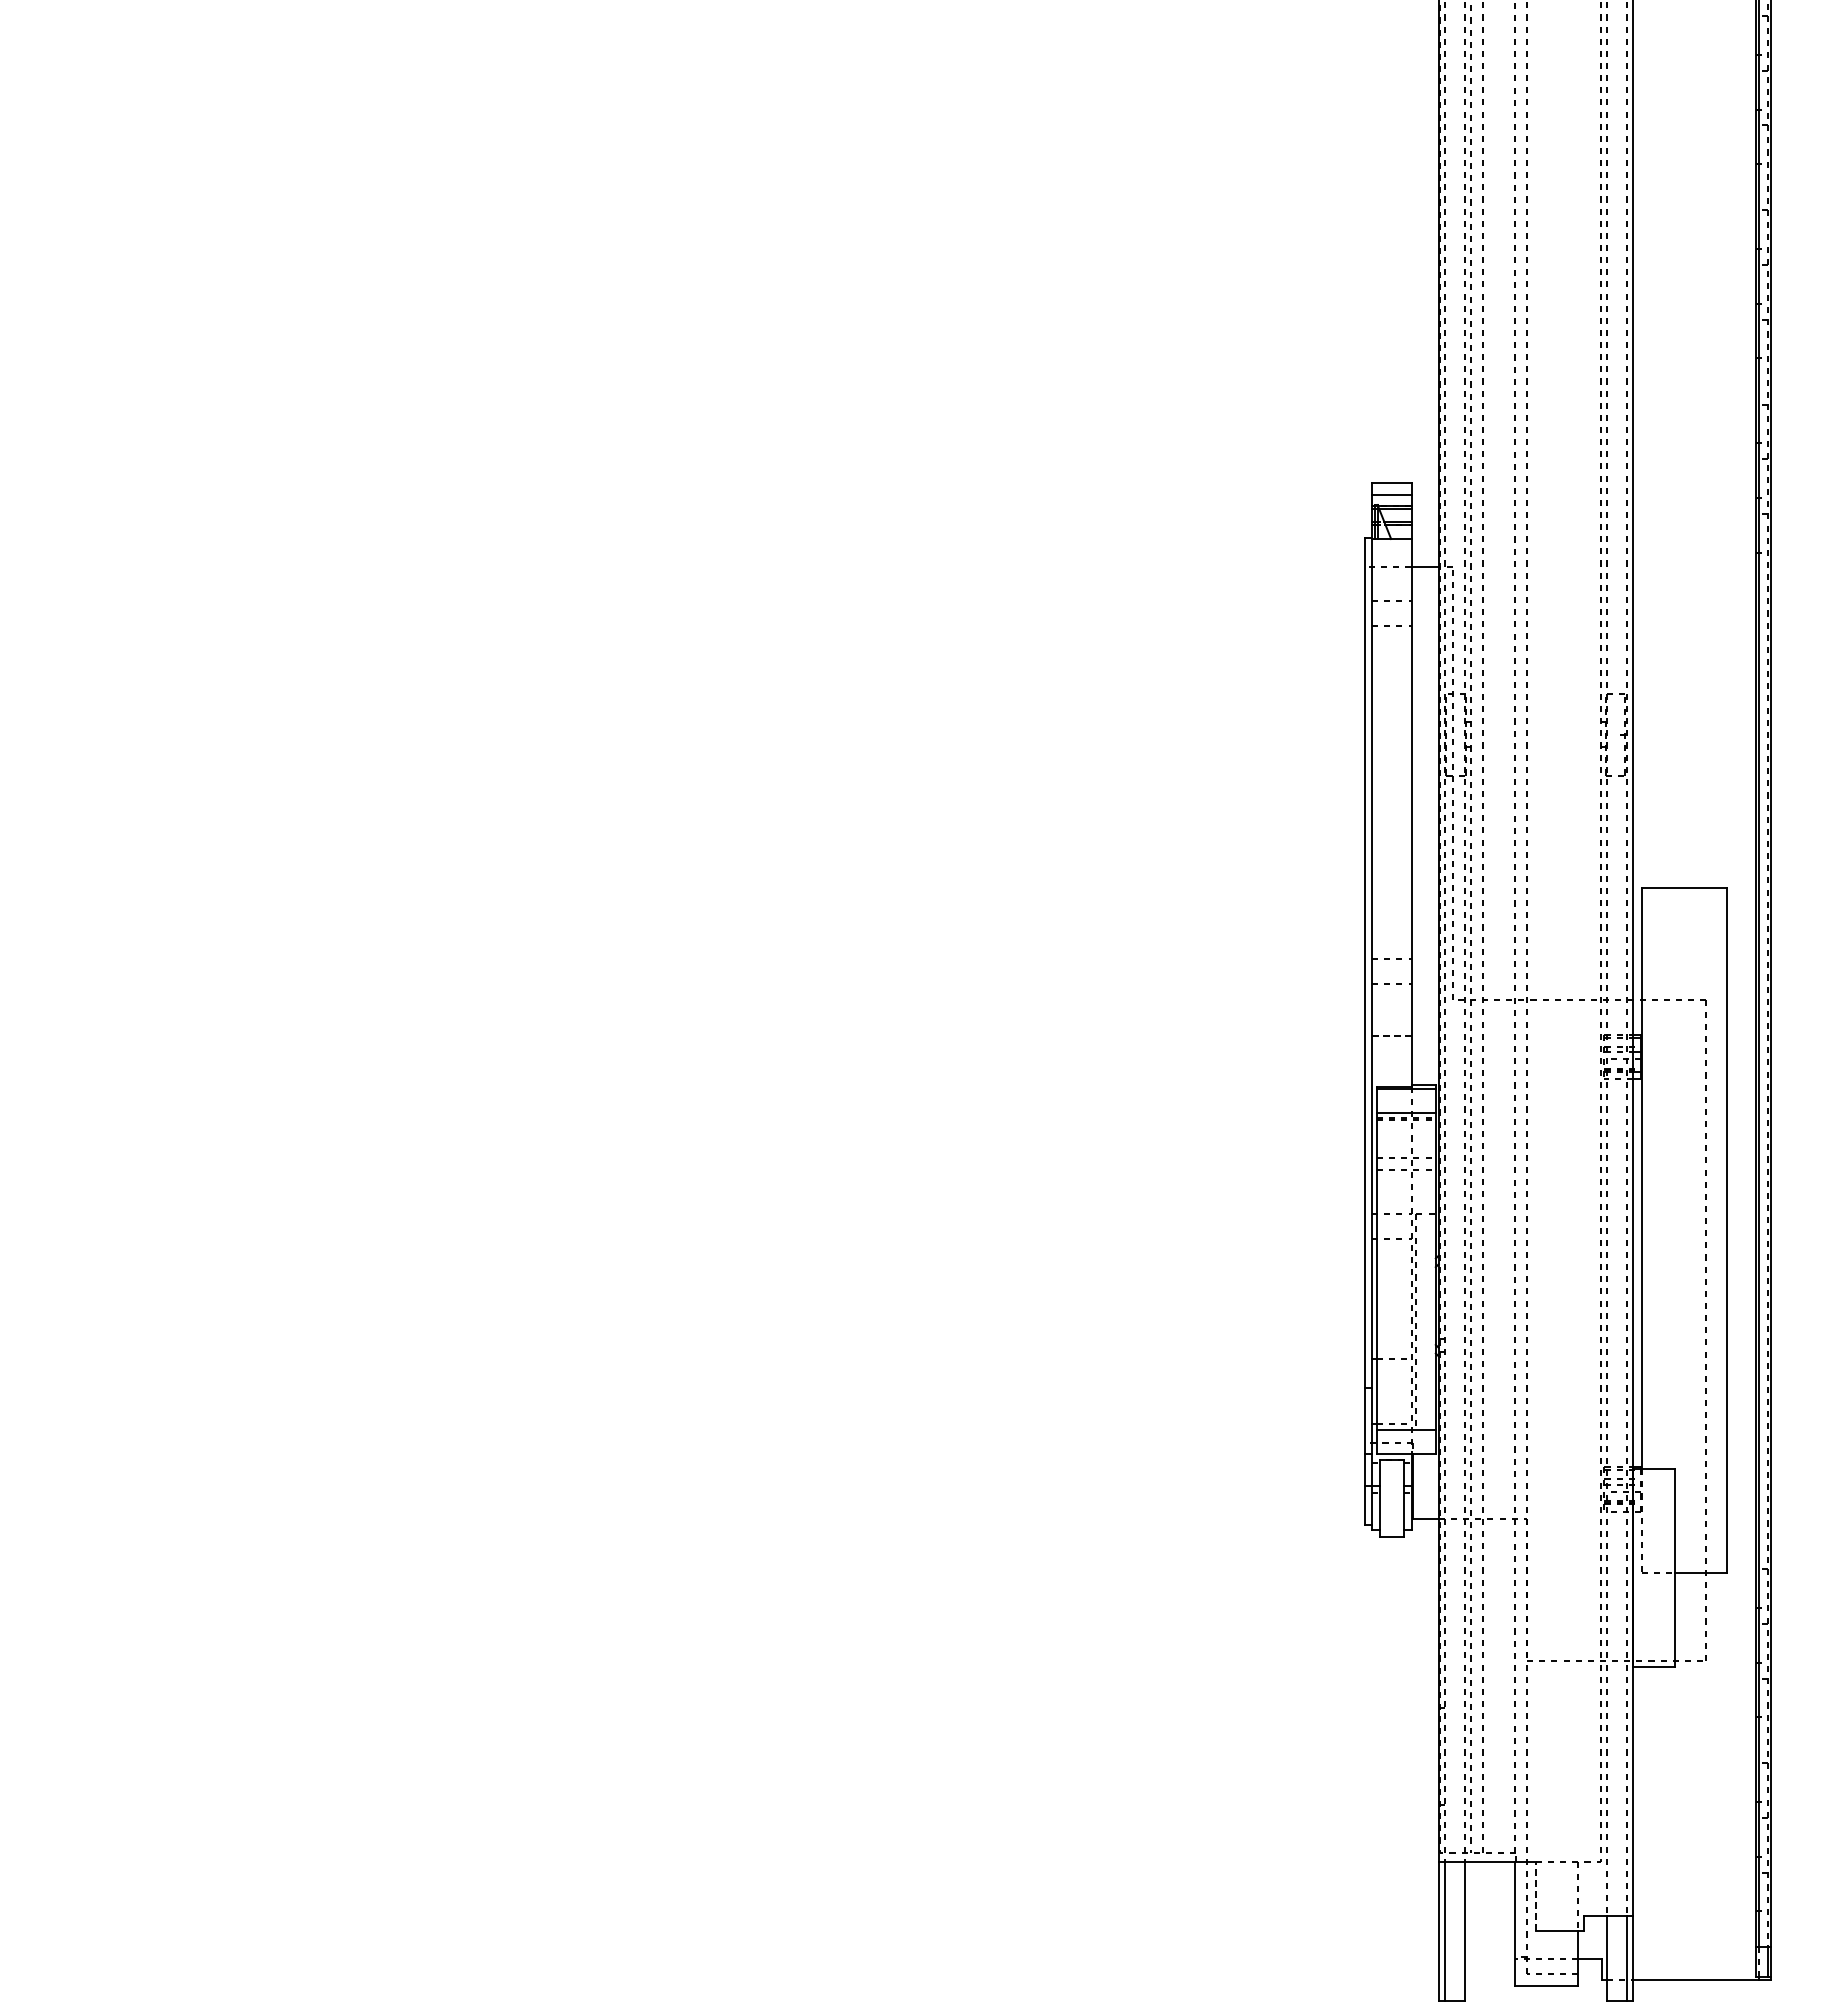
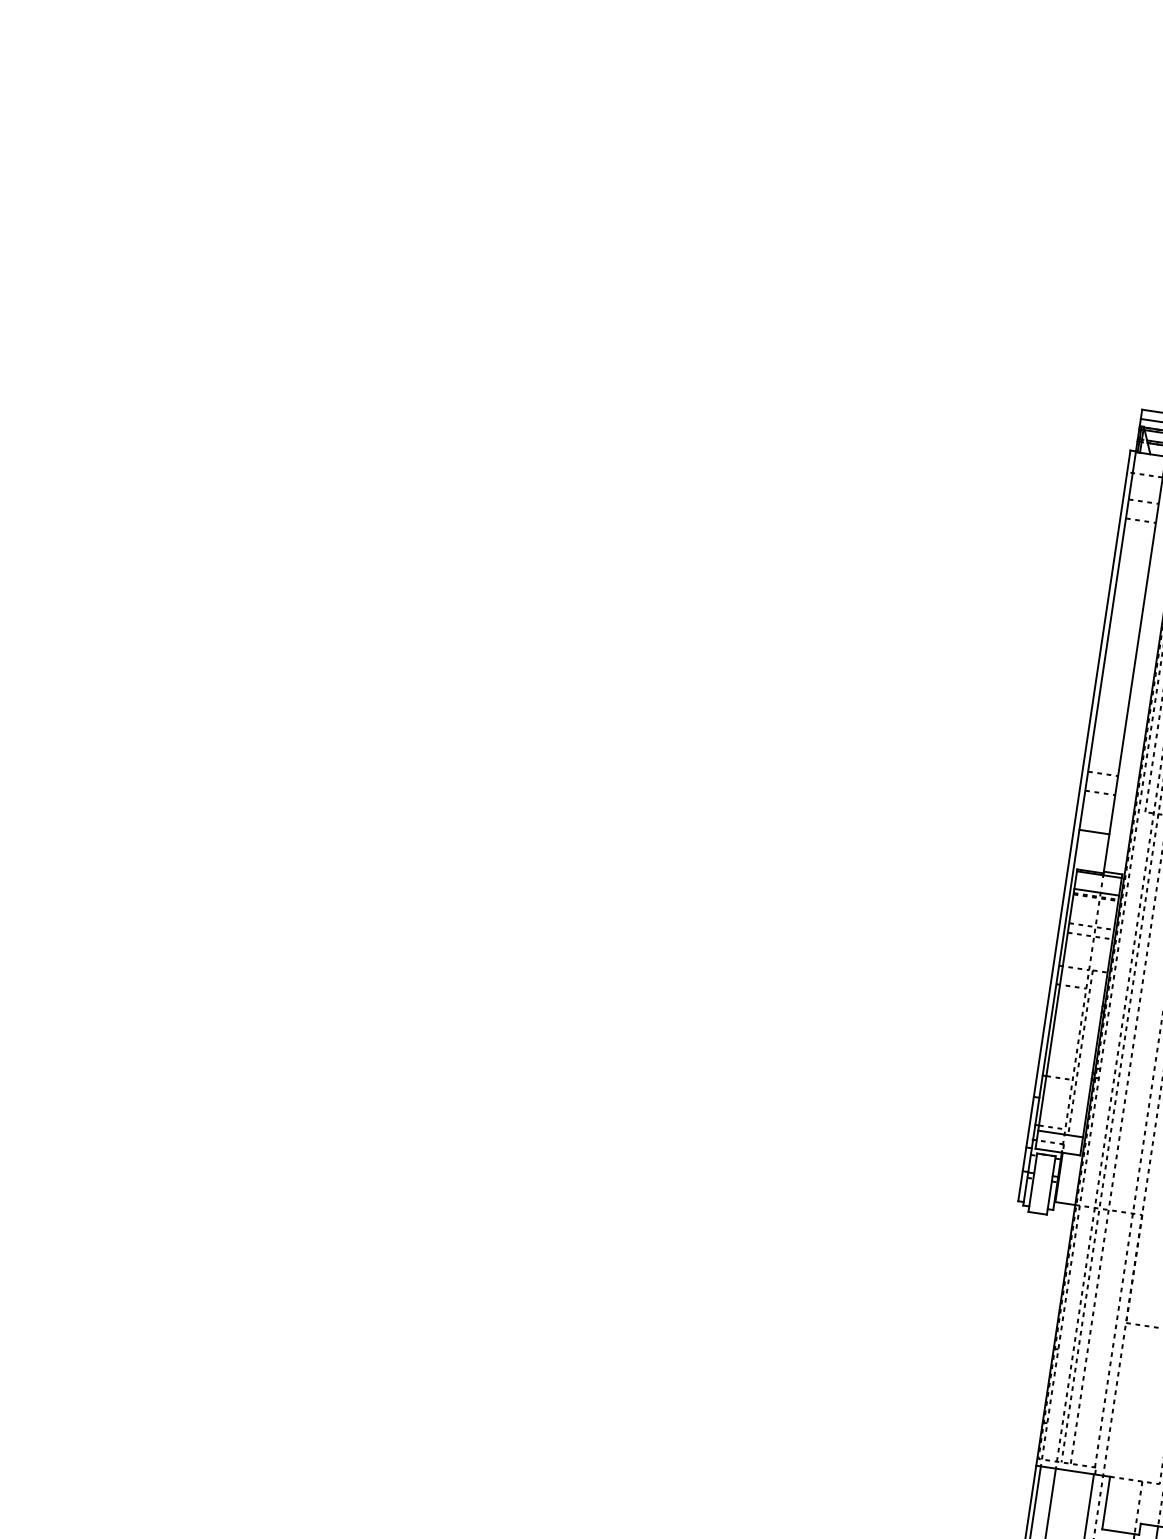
line: (1391, 1035) -> (1094, 831), dashed -> solid
line: (1535, 1896) -> (1105, 1503), dashed -> solid

